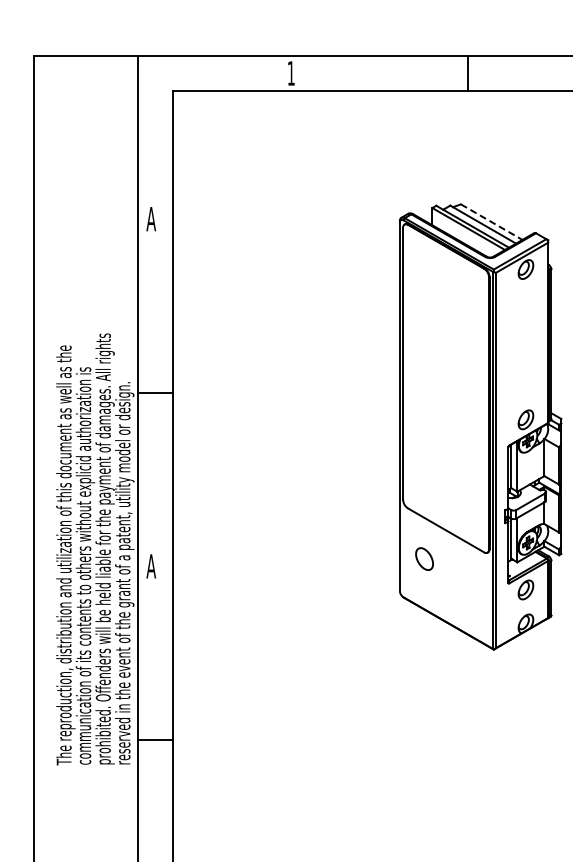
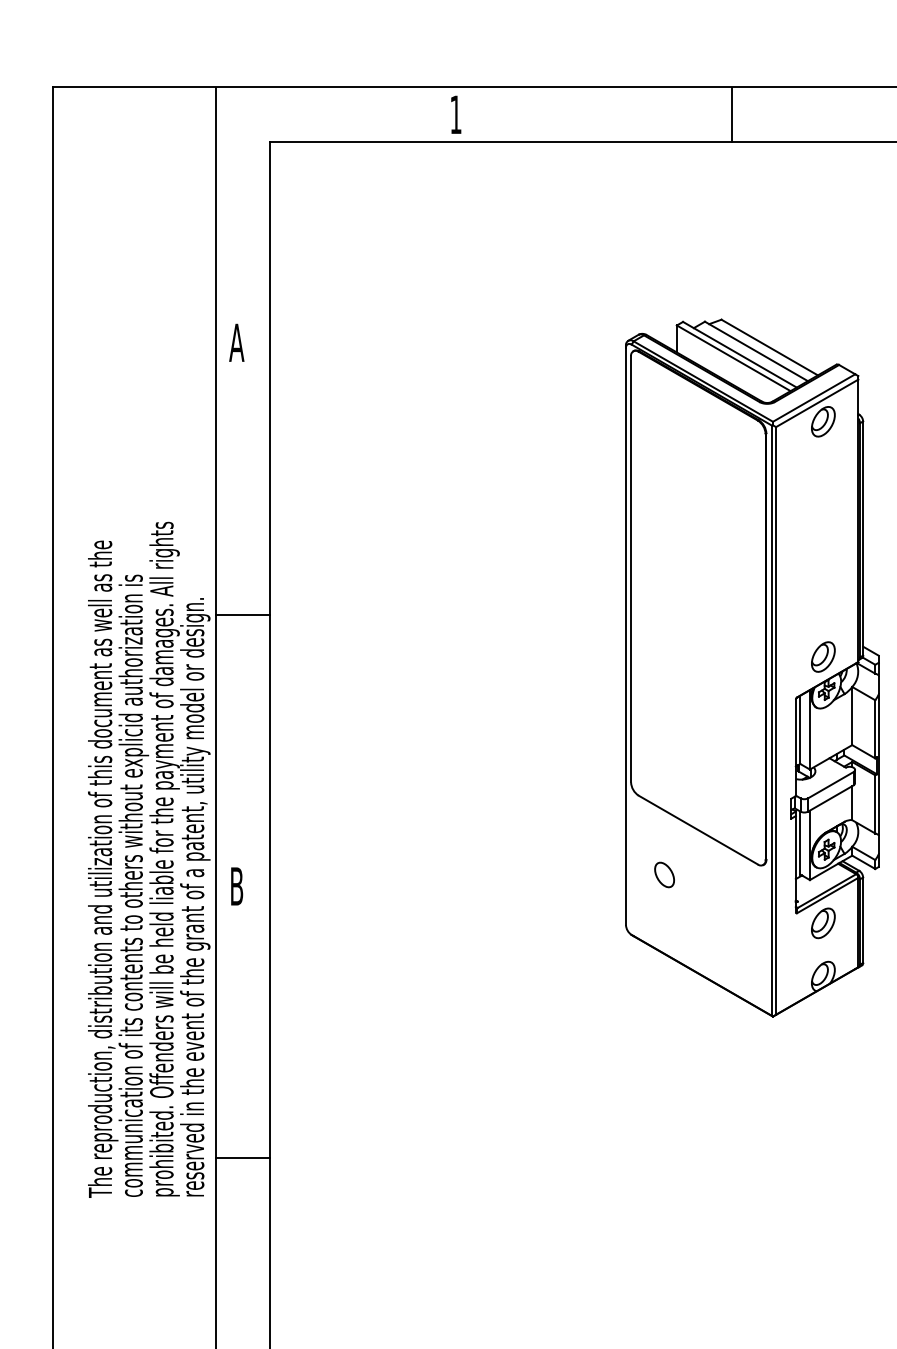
line: (491, 222) -> (769, 348), dashed -> solid
part: (424, 558) -> (664, 874), size x0.71
text: (151, 566) -> (237, 886), A -> B

